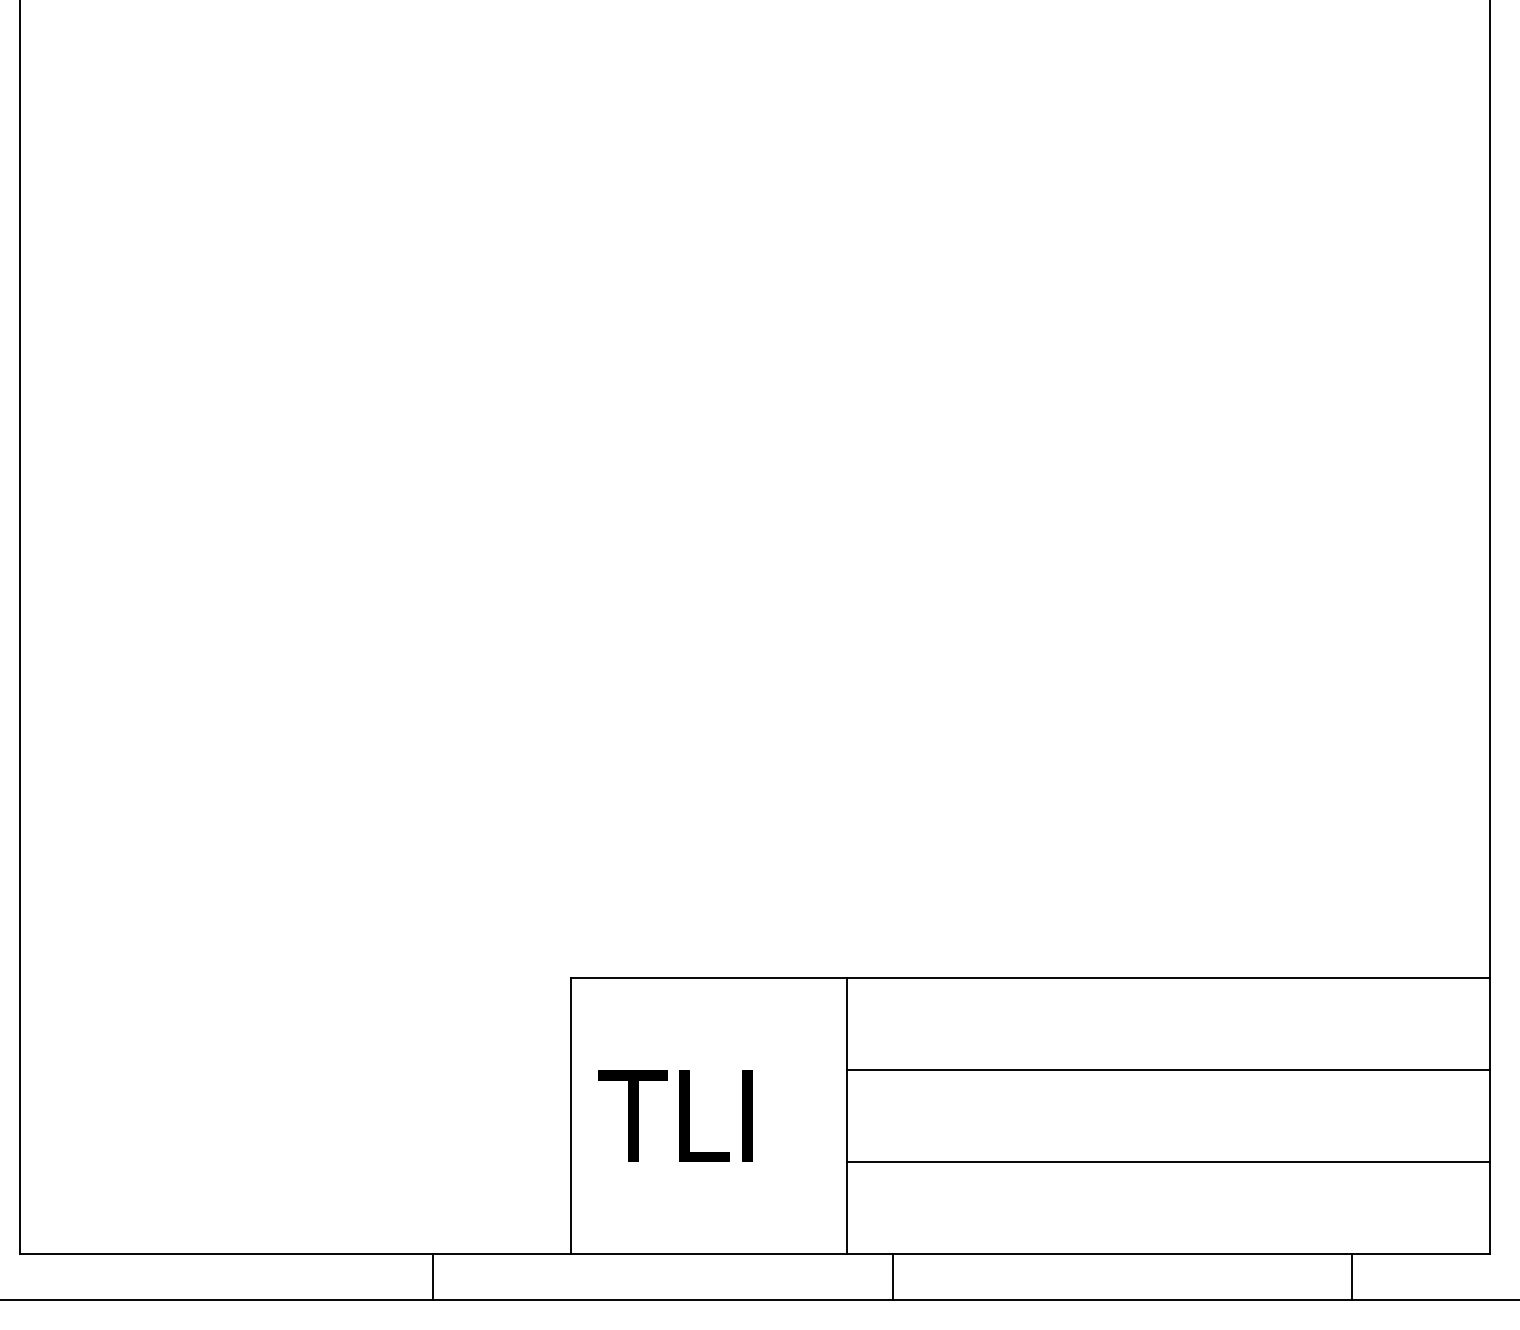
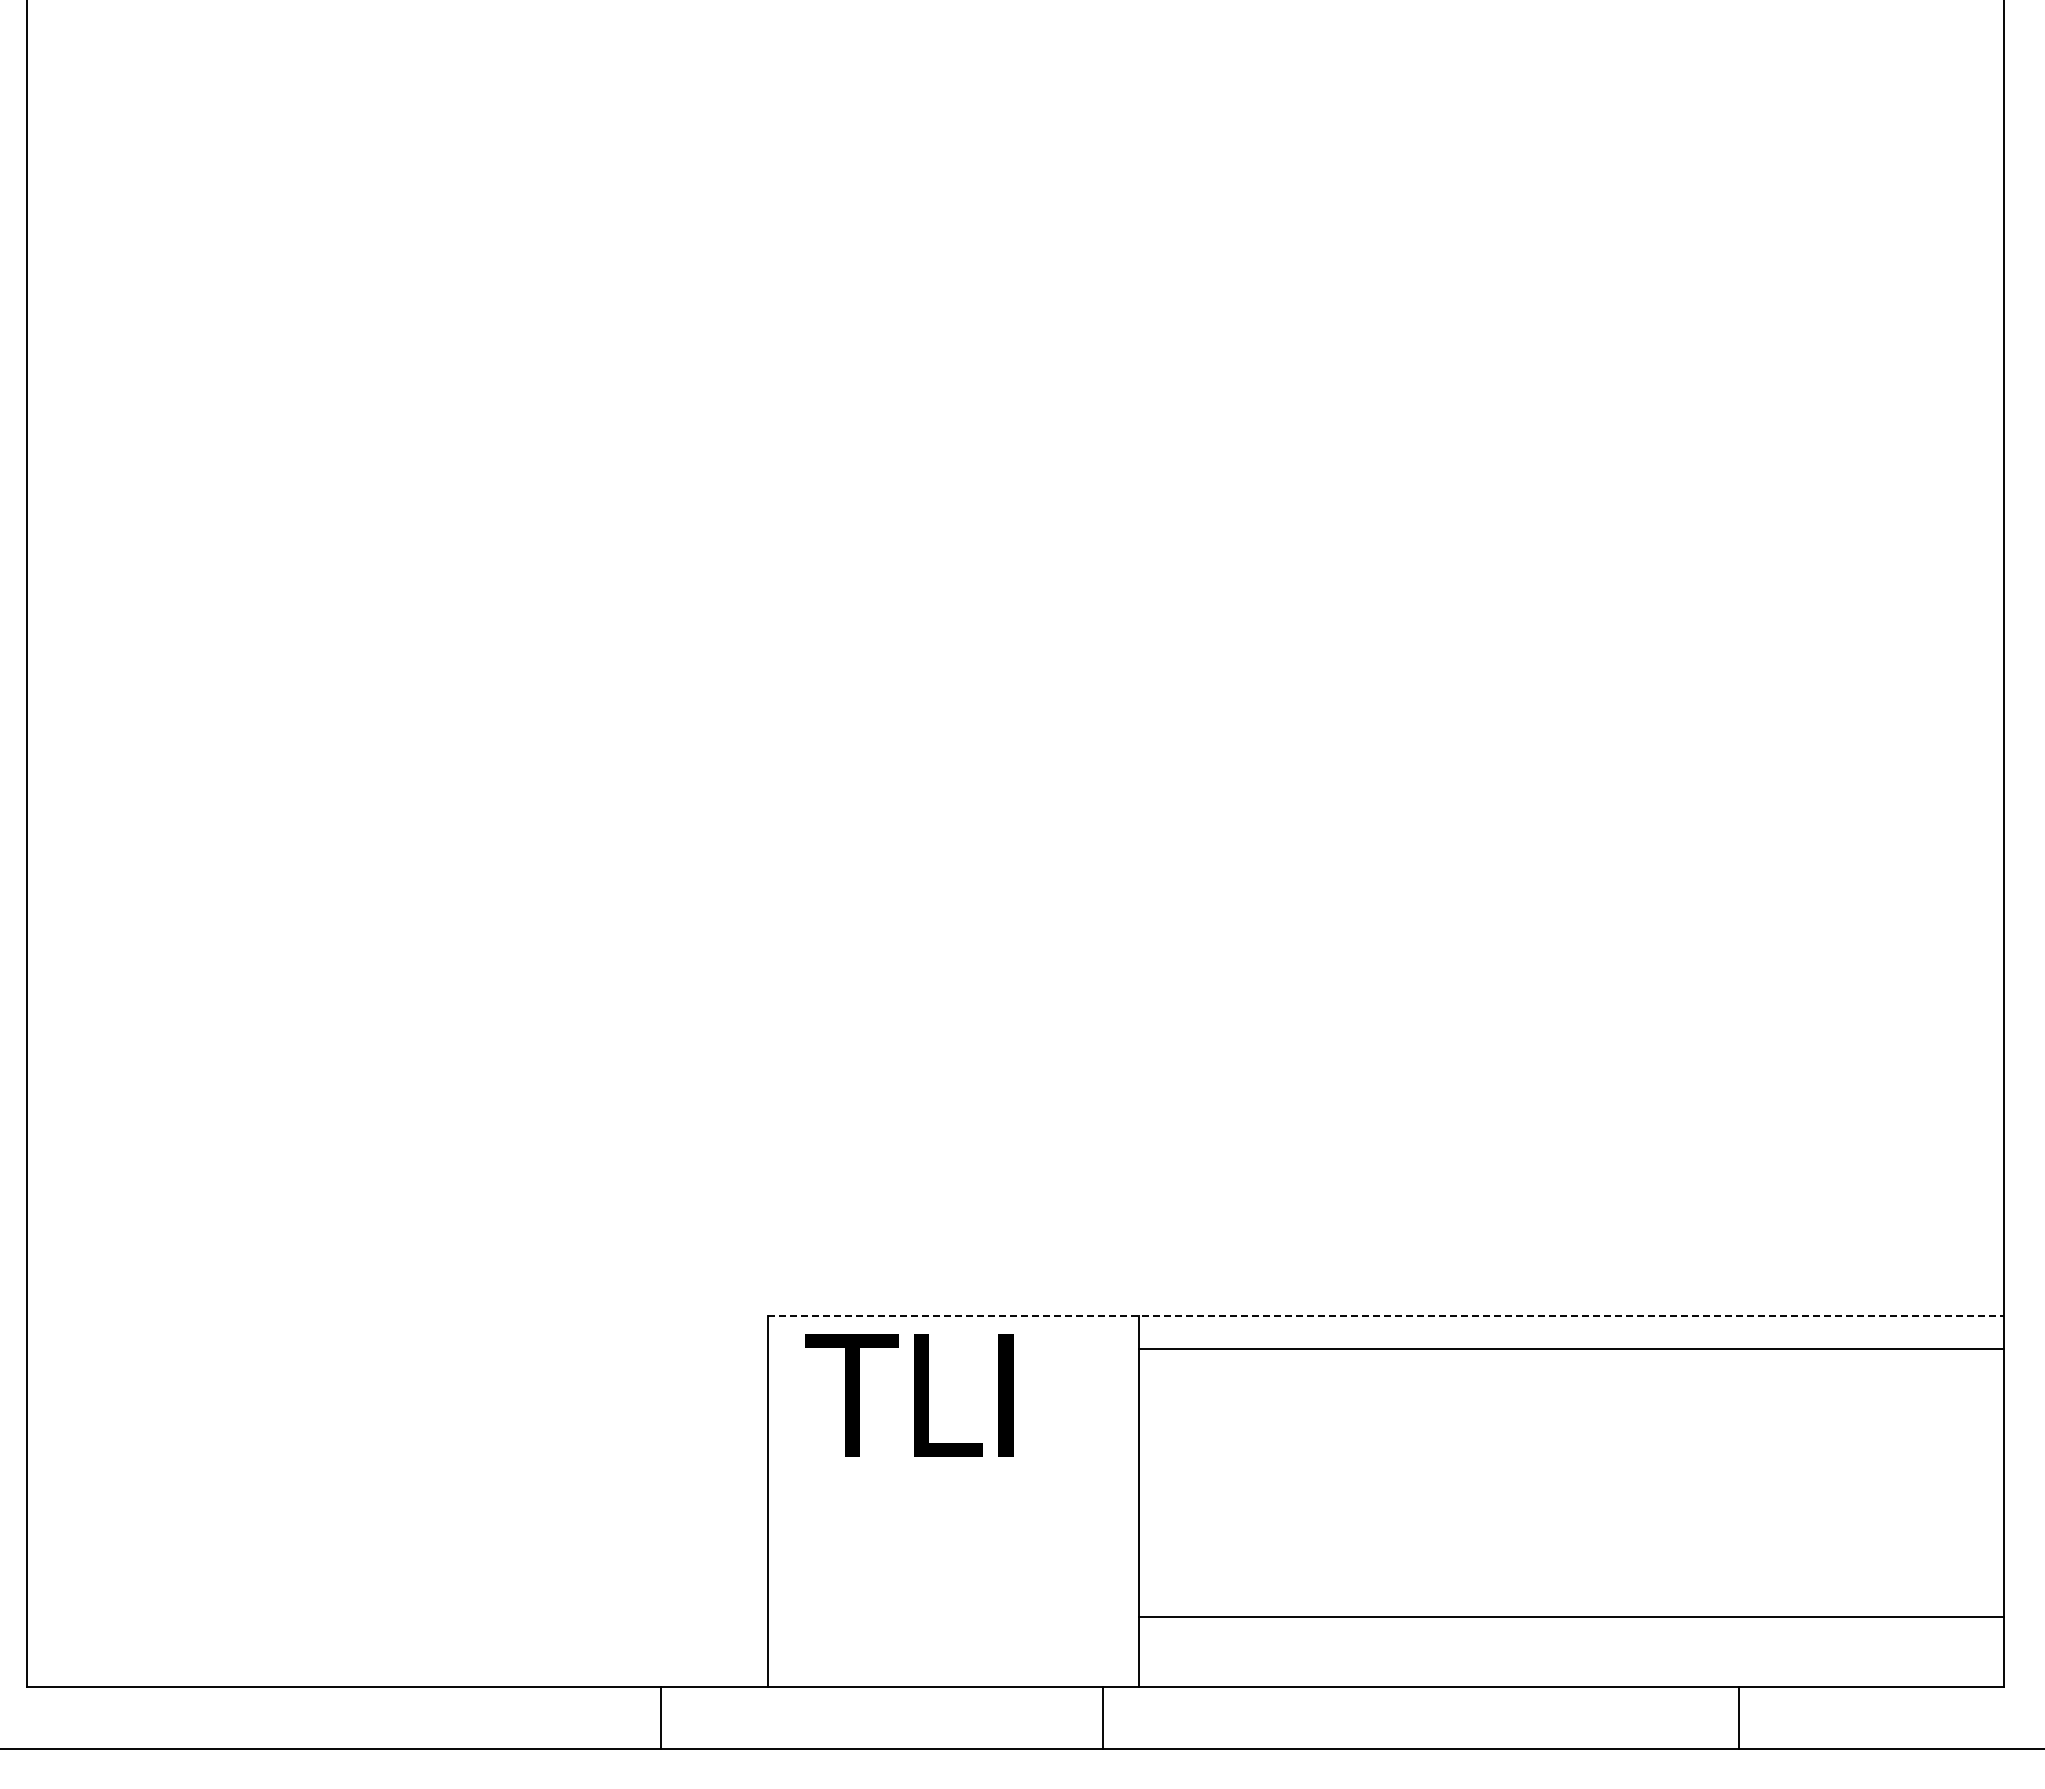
line: (1030, 978) -> (1386, 1316), solid -> dashed
line: (1168, 1070) -> (1571, 1348), moved
text: (675, 1116) -> (909, 1395), moved
line: (1168, 1162) -> (1571, 1617), moved
line: (432, 1276) -> (660, 1717), moved
line: (892, 1276) -> (1102, 1717), moved
line: (1351, 1276) -> (1738, 1717), moved

